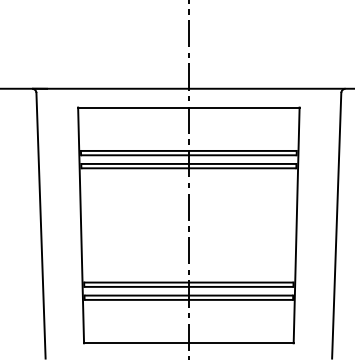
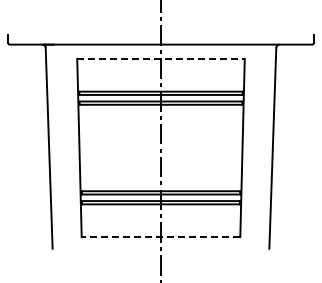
line: (189, 107) -> (161, 58), solid -> dashed
line: (188, 343) -> (160, 237), solid -> dashed

